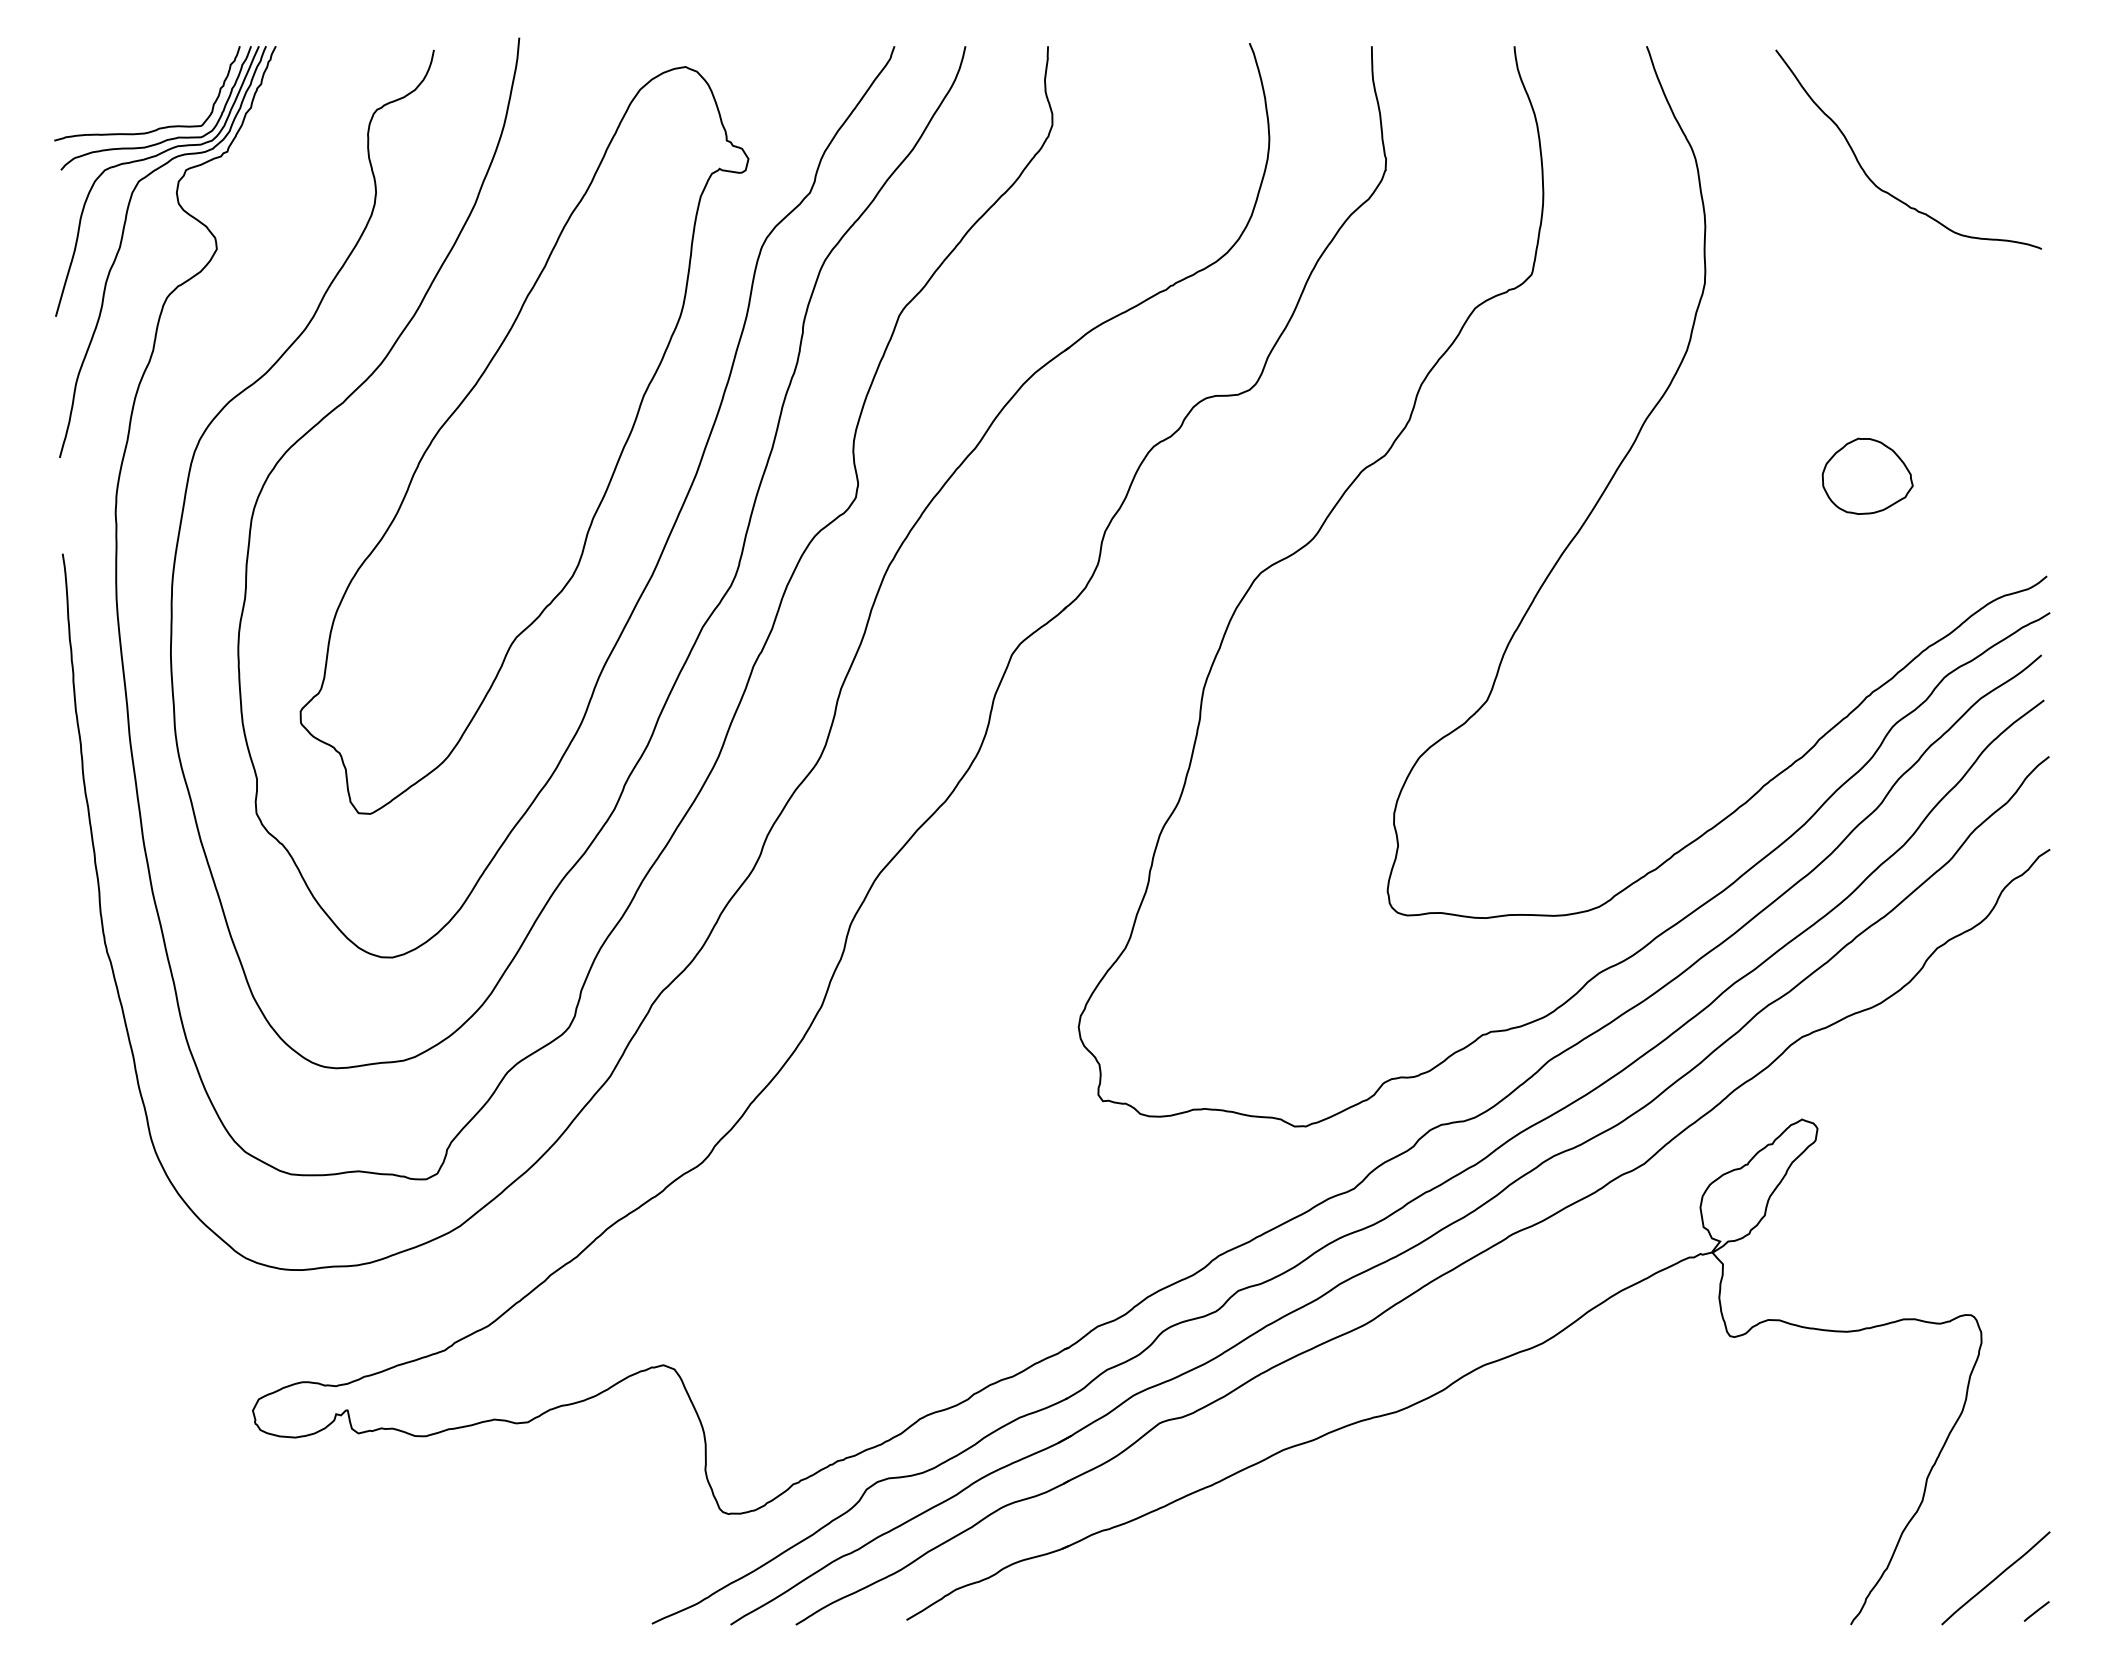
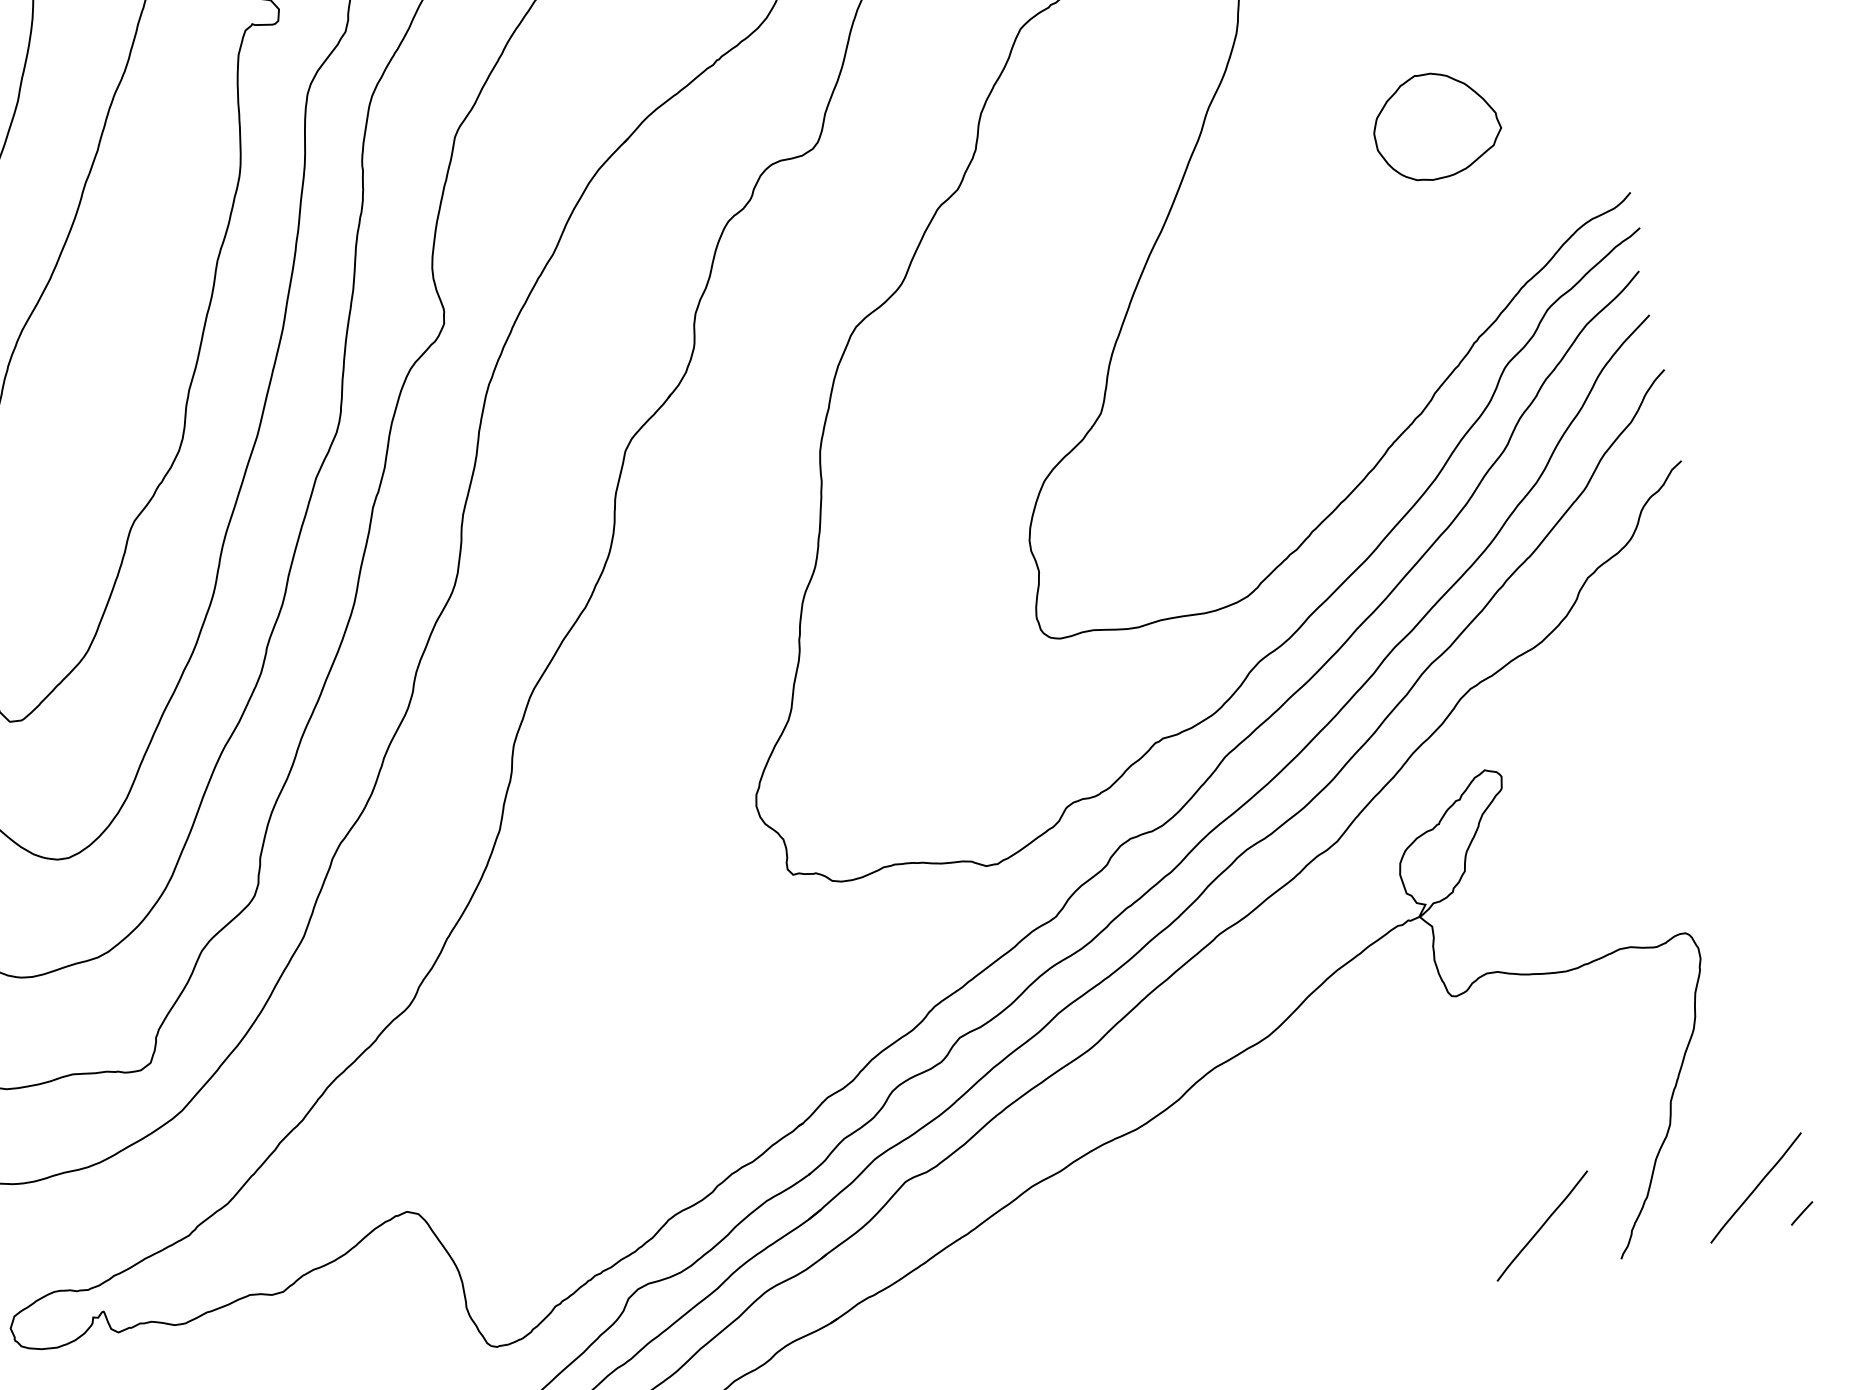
part: (1867, 475) -> (1436, 124), size x1.4
line: (1778, 1578) -> (1542, 1226), added

